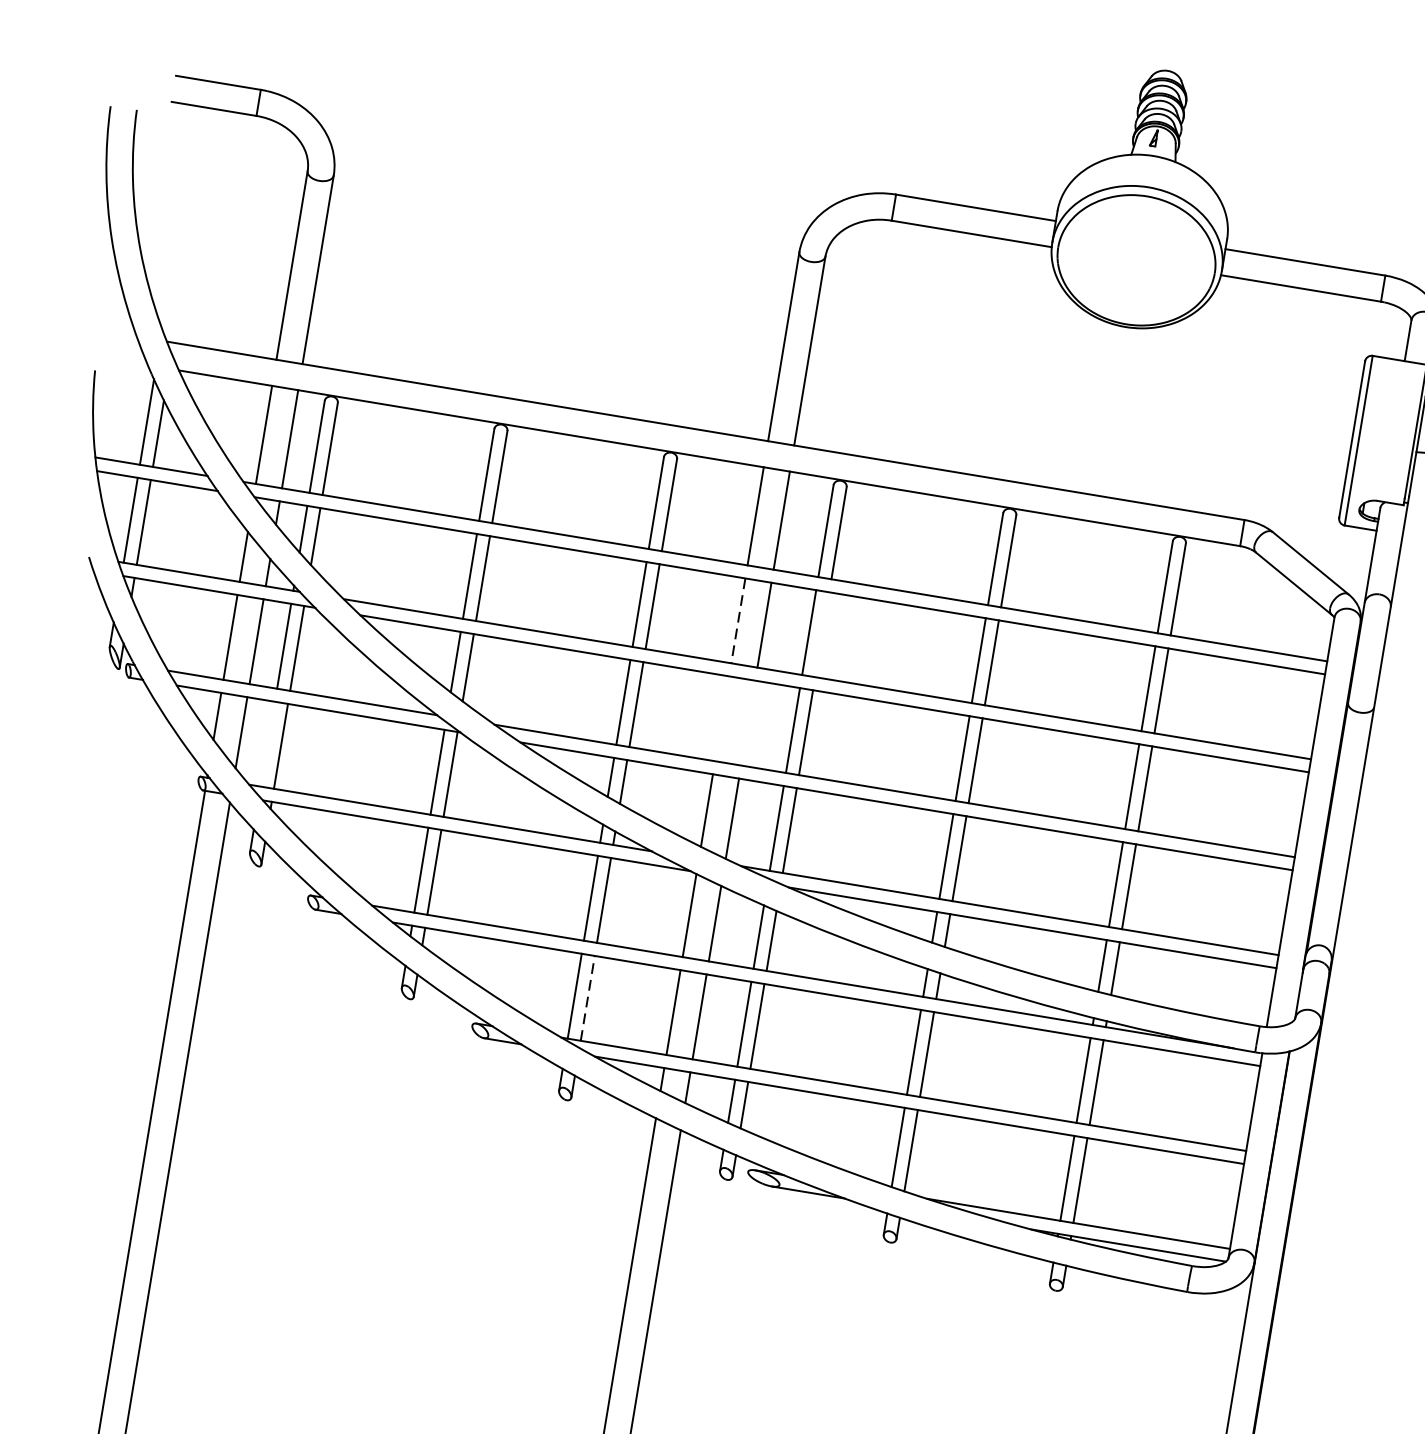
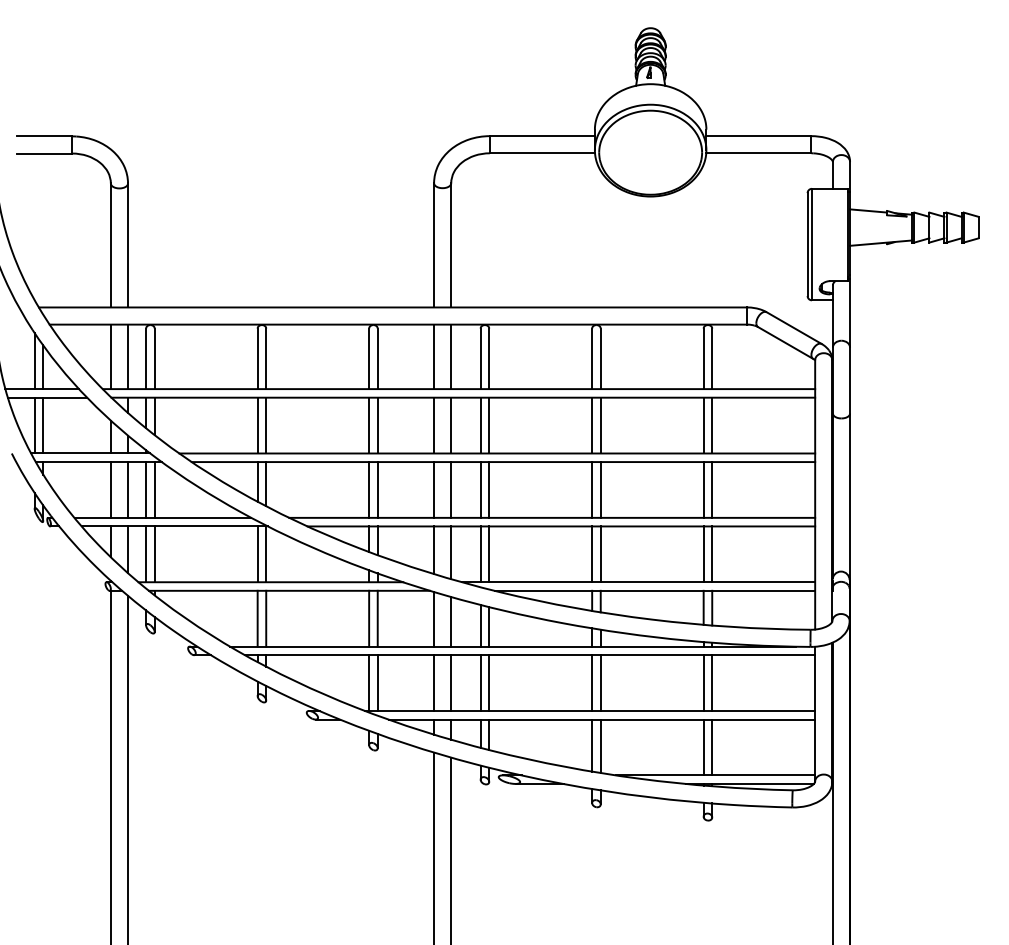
line: (739, 620) -> (434, 425), dashed -> solid
line: (822, 634) -> (489, 425), added
line: (722, 718) -> (434, 489), added
line: (748, 722) -> (451, 489), added
line: (268, 744) -> (146, 554), added
line: (587, 998) -> (377, 683), dashed -> solid

